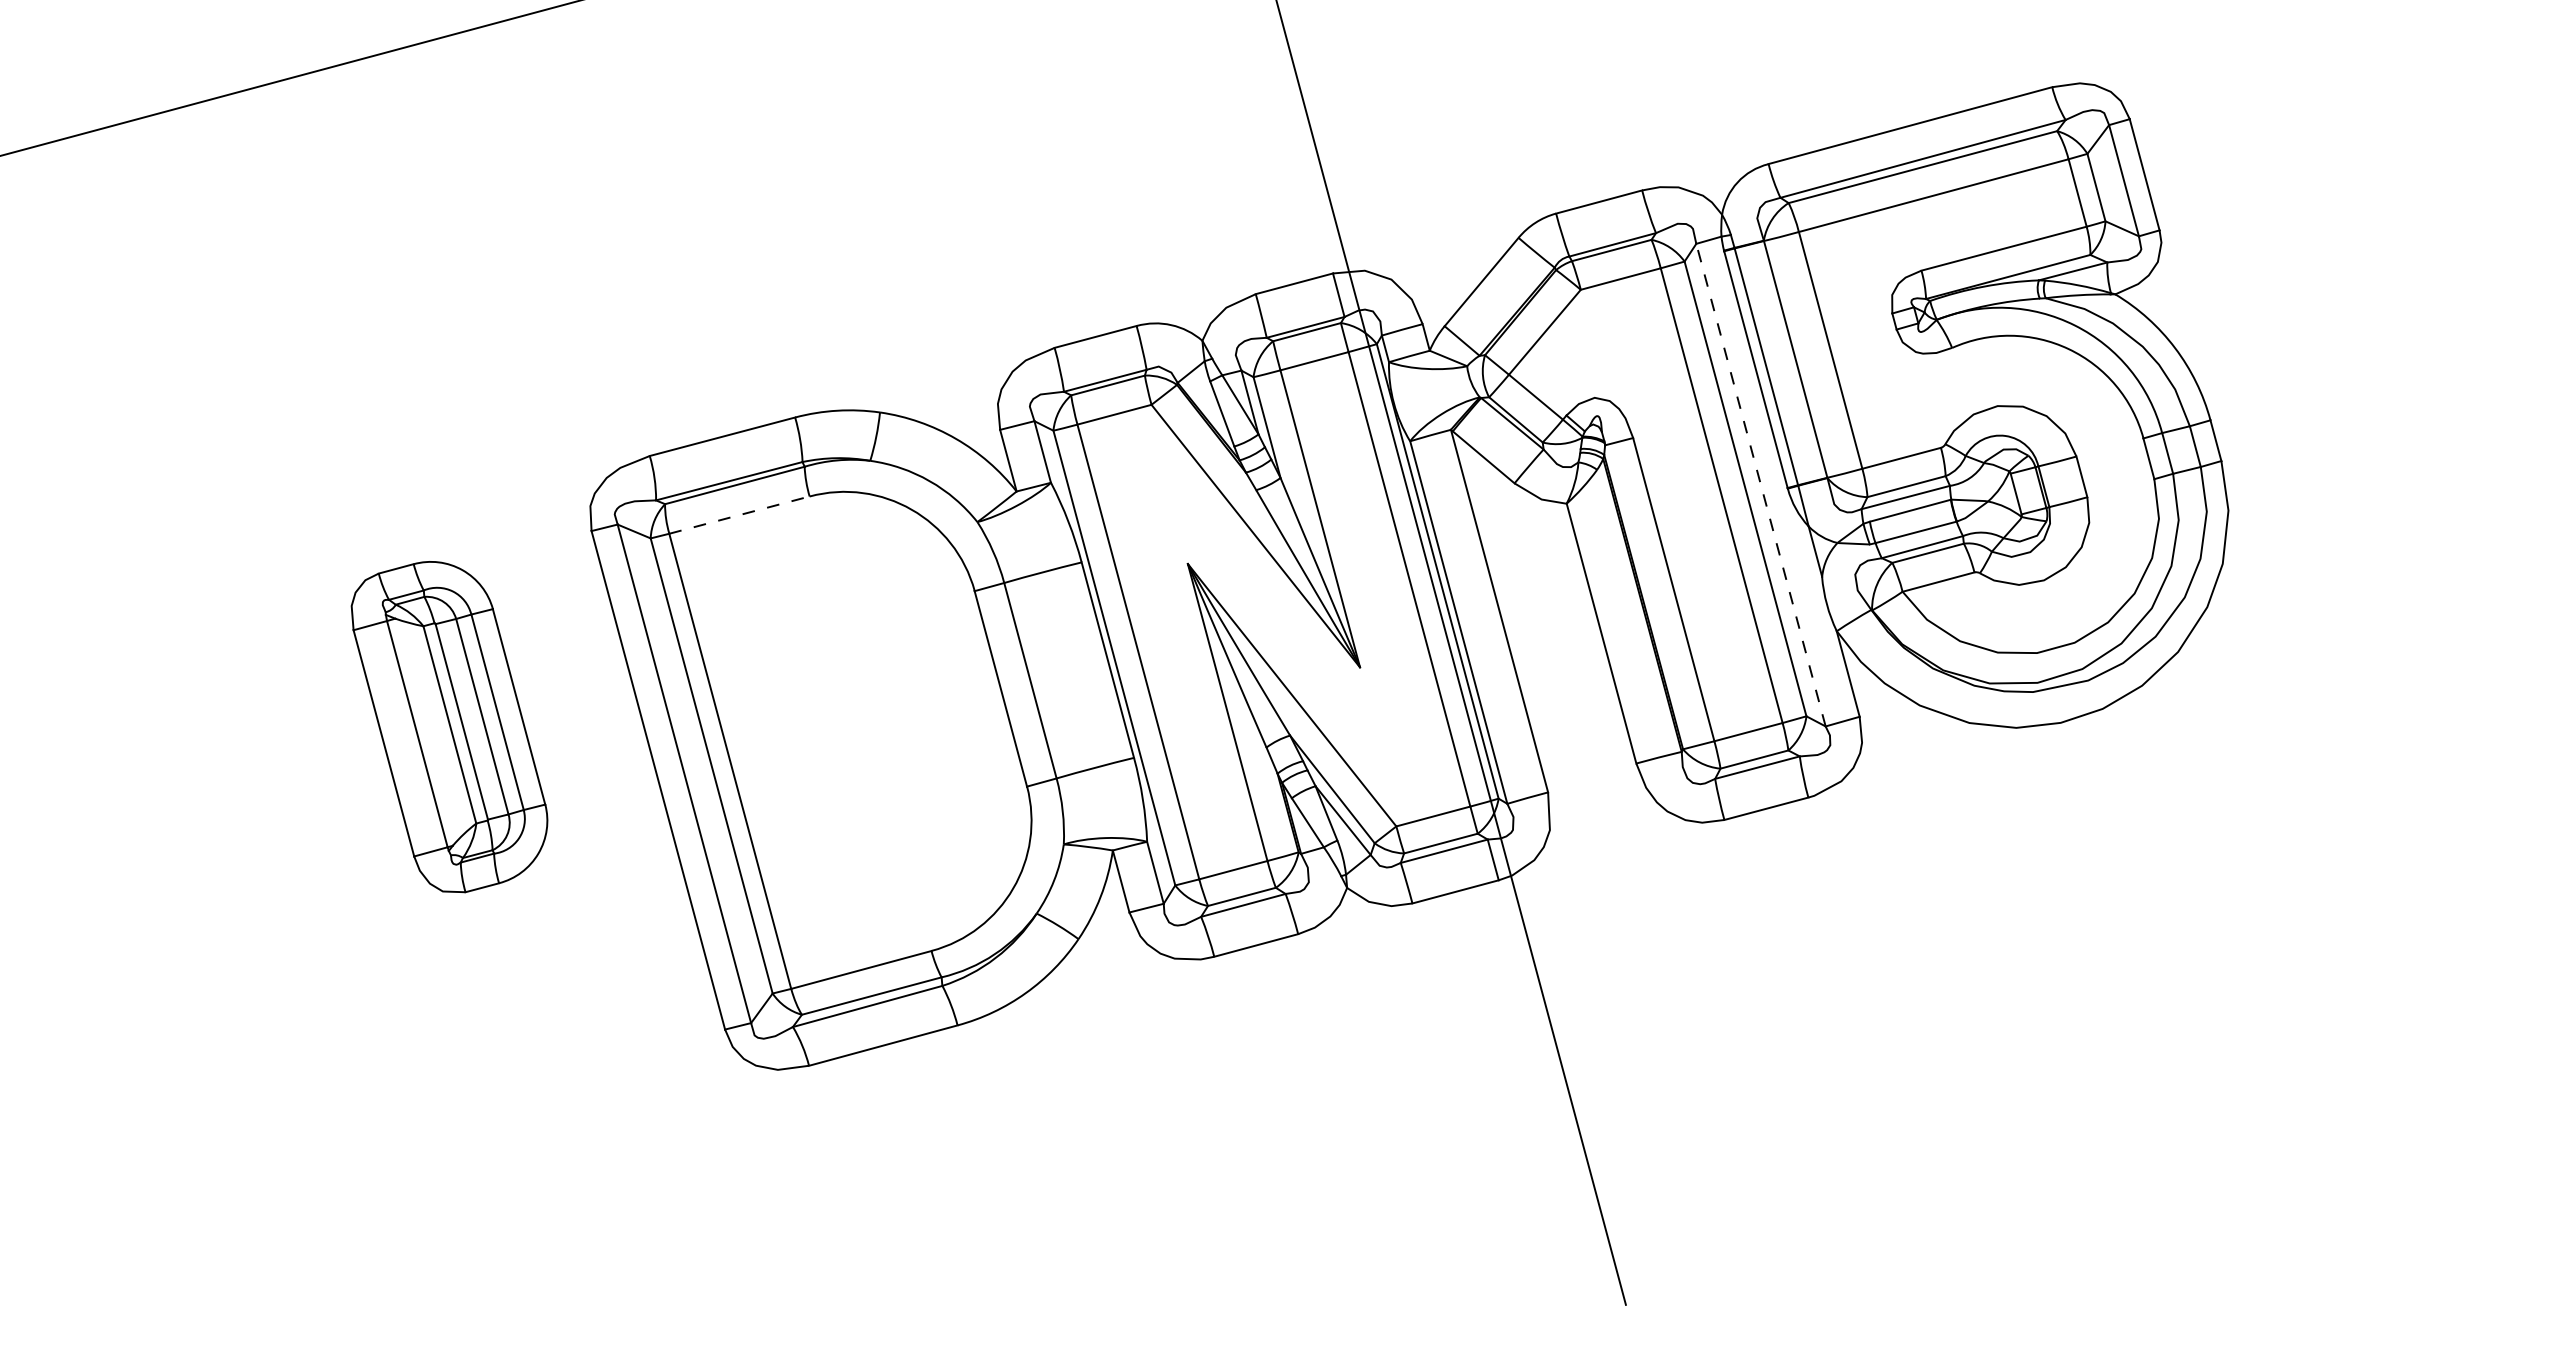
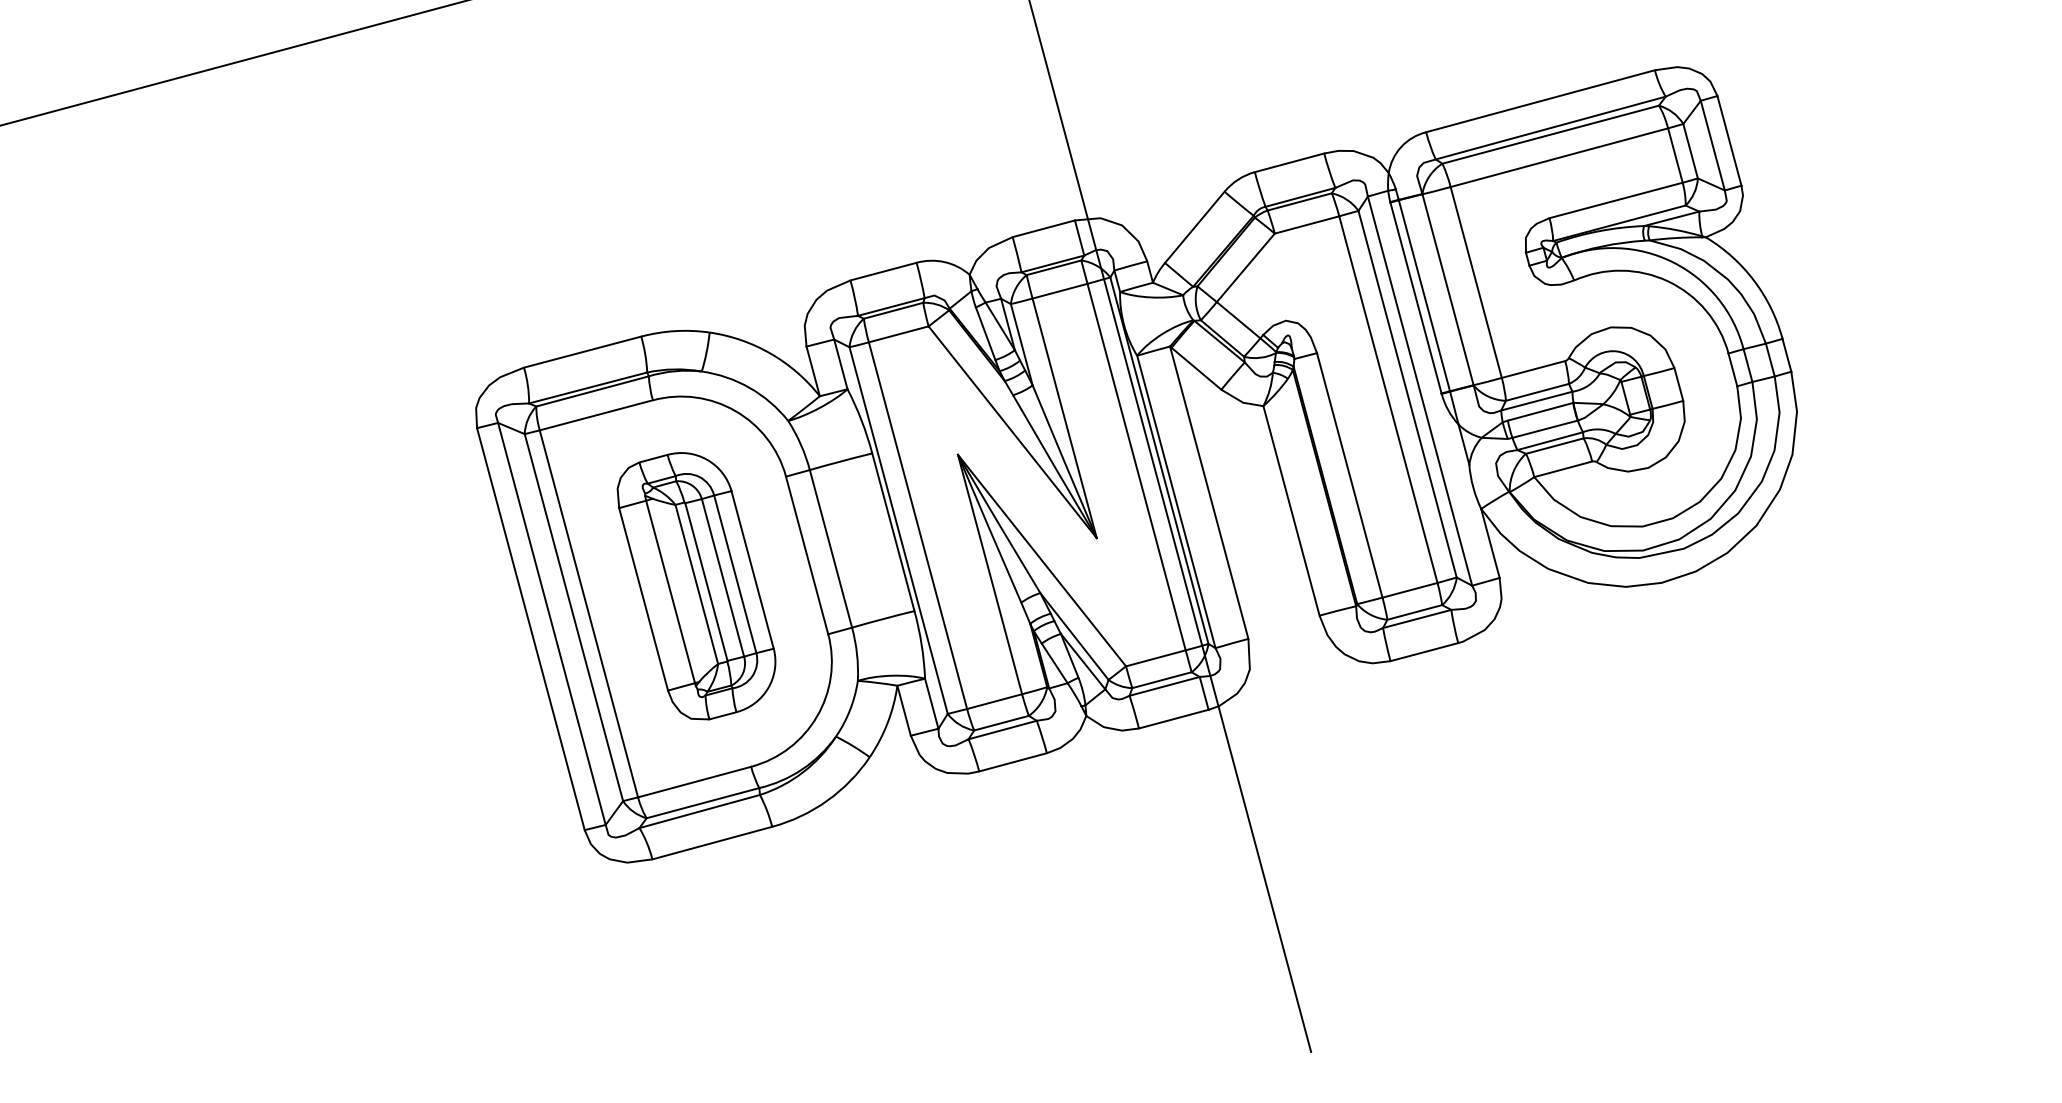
line: (1760, 484) -> (1419, 390), dashed -> solid
line: (739, 515) -> (596, 415), dashed -> solid
part: (449, 727) -> (696, 586), moved

